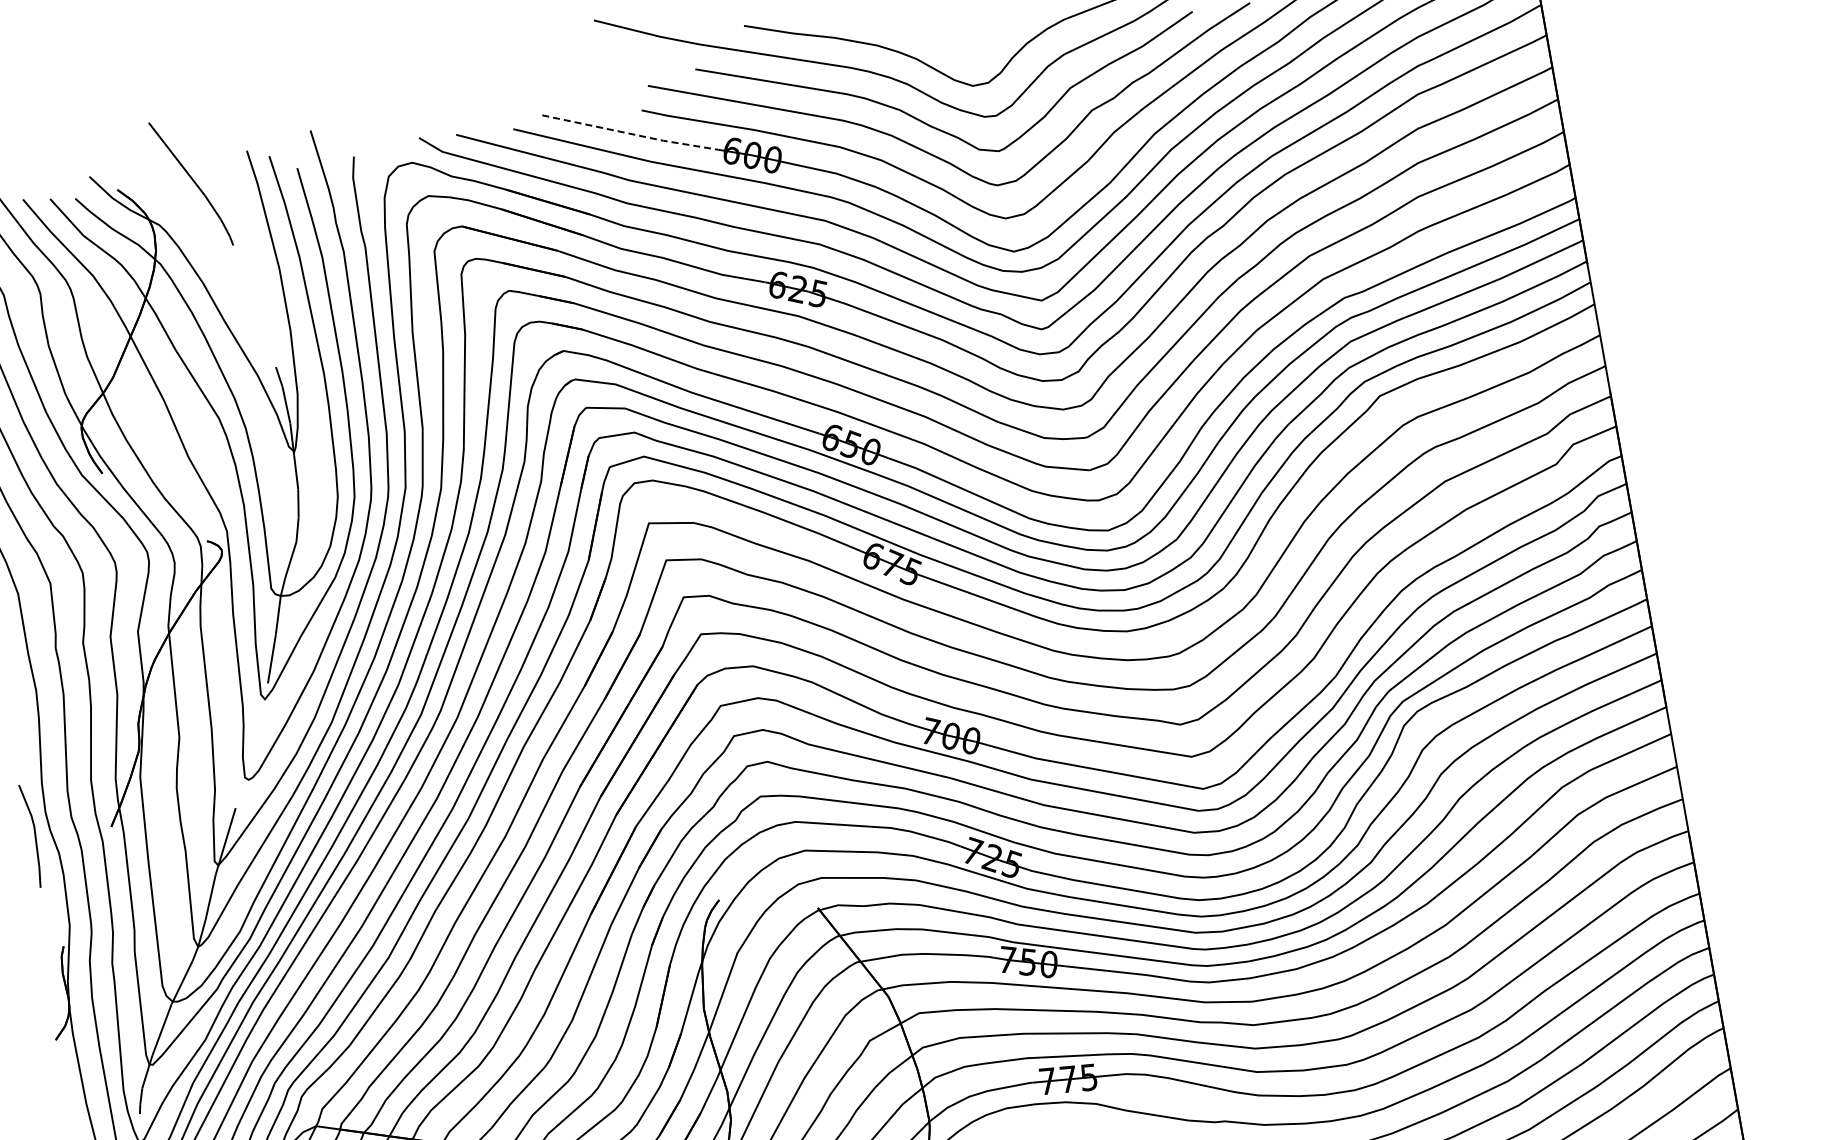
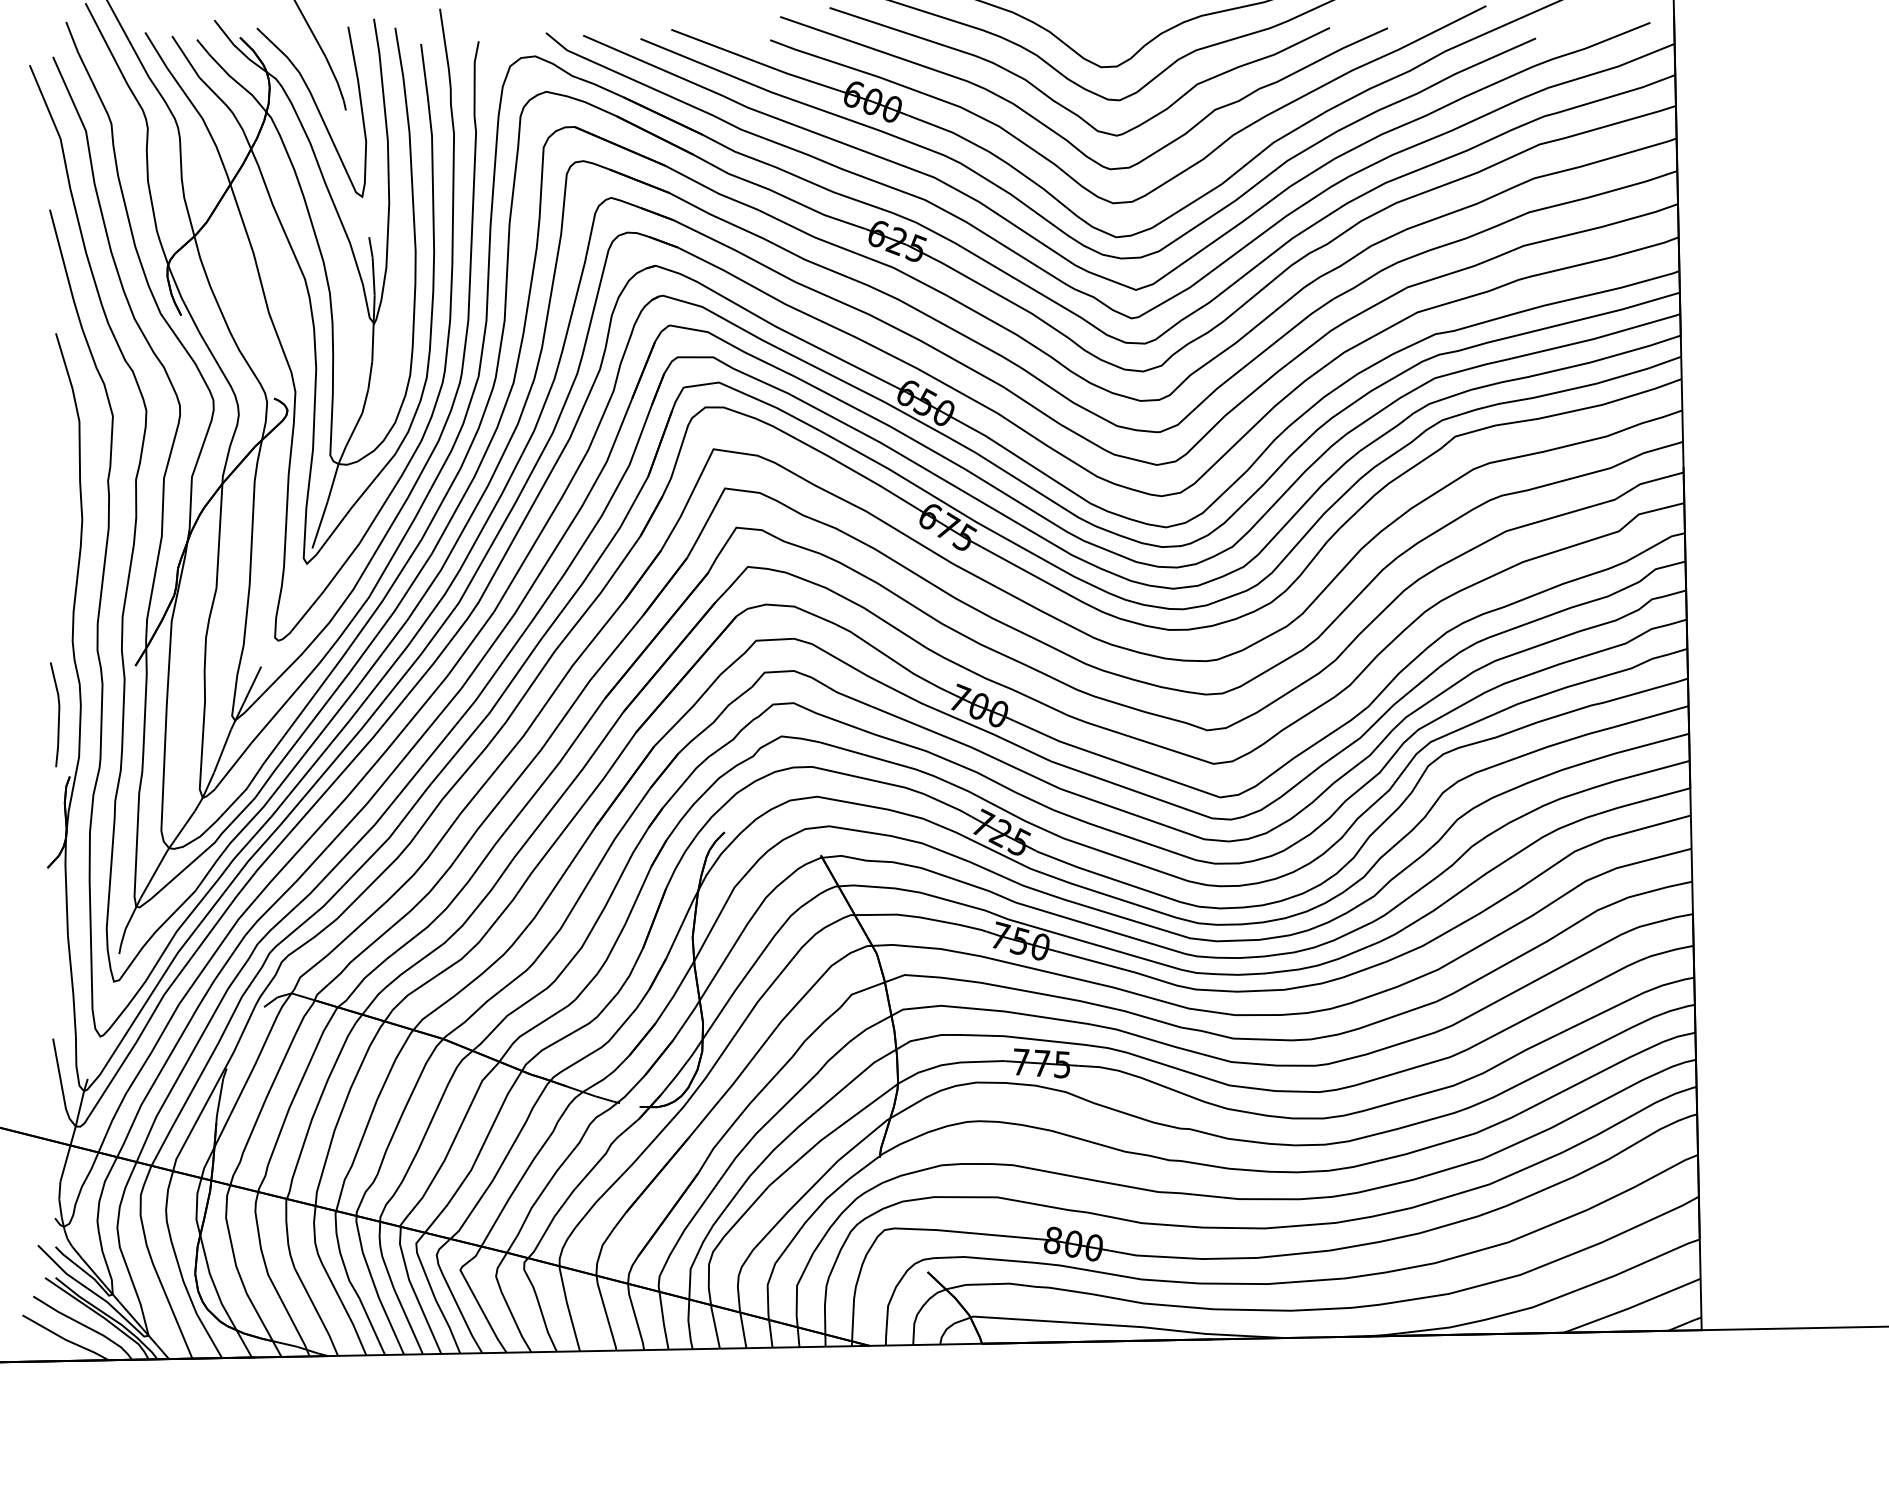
line: (631, 133) -> (756, 61), dashed -> solid
curve: (205, 249) -> (317, 110), added
line: (34, 835) -> (58, 714), moved

